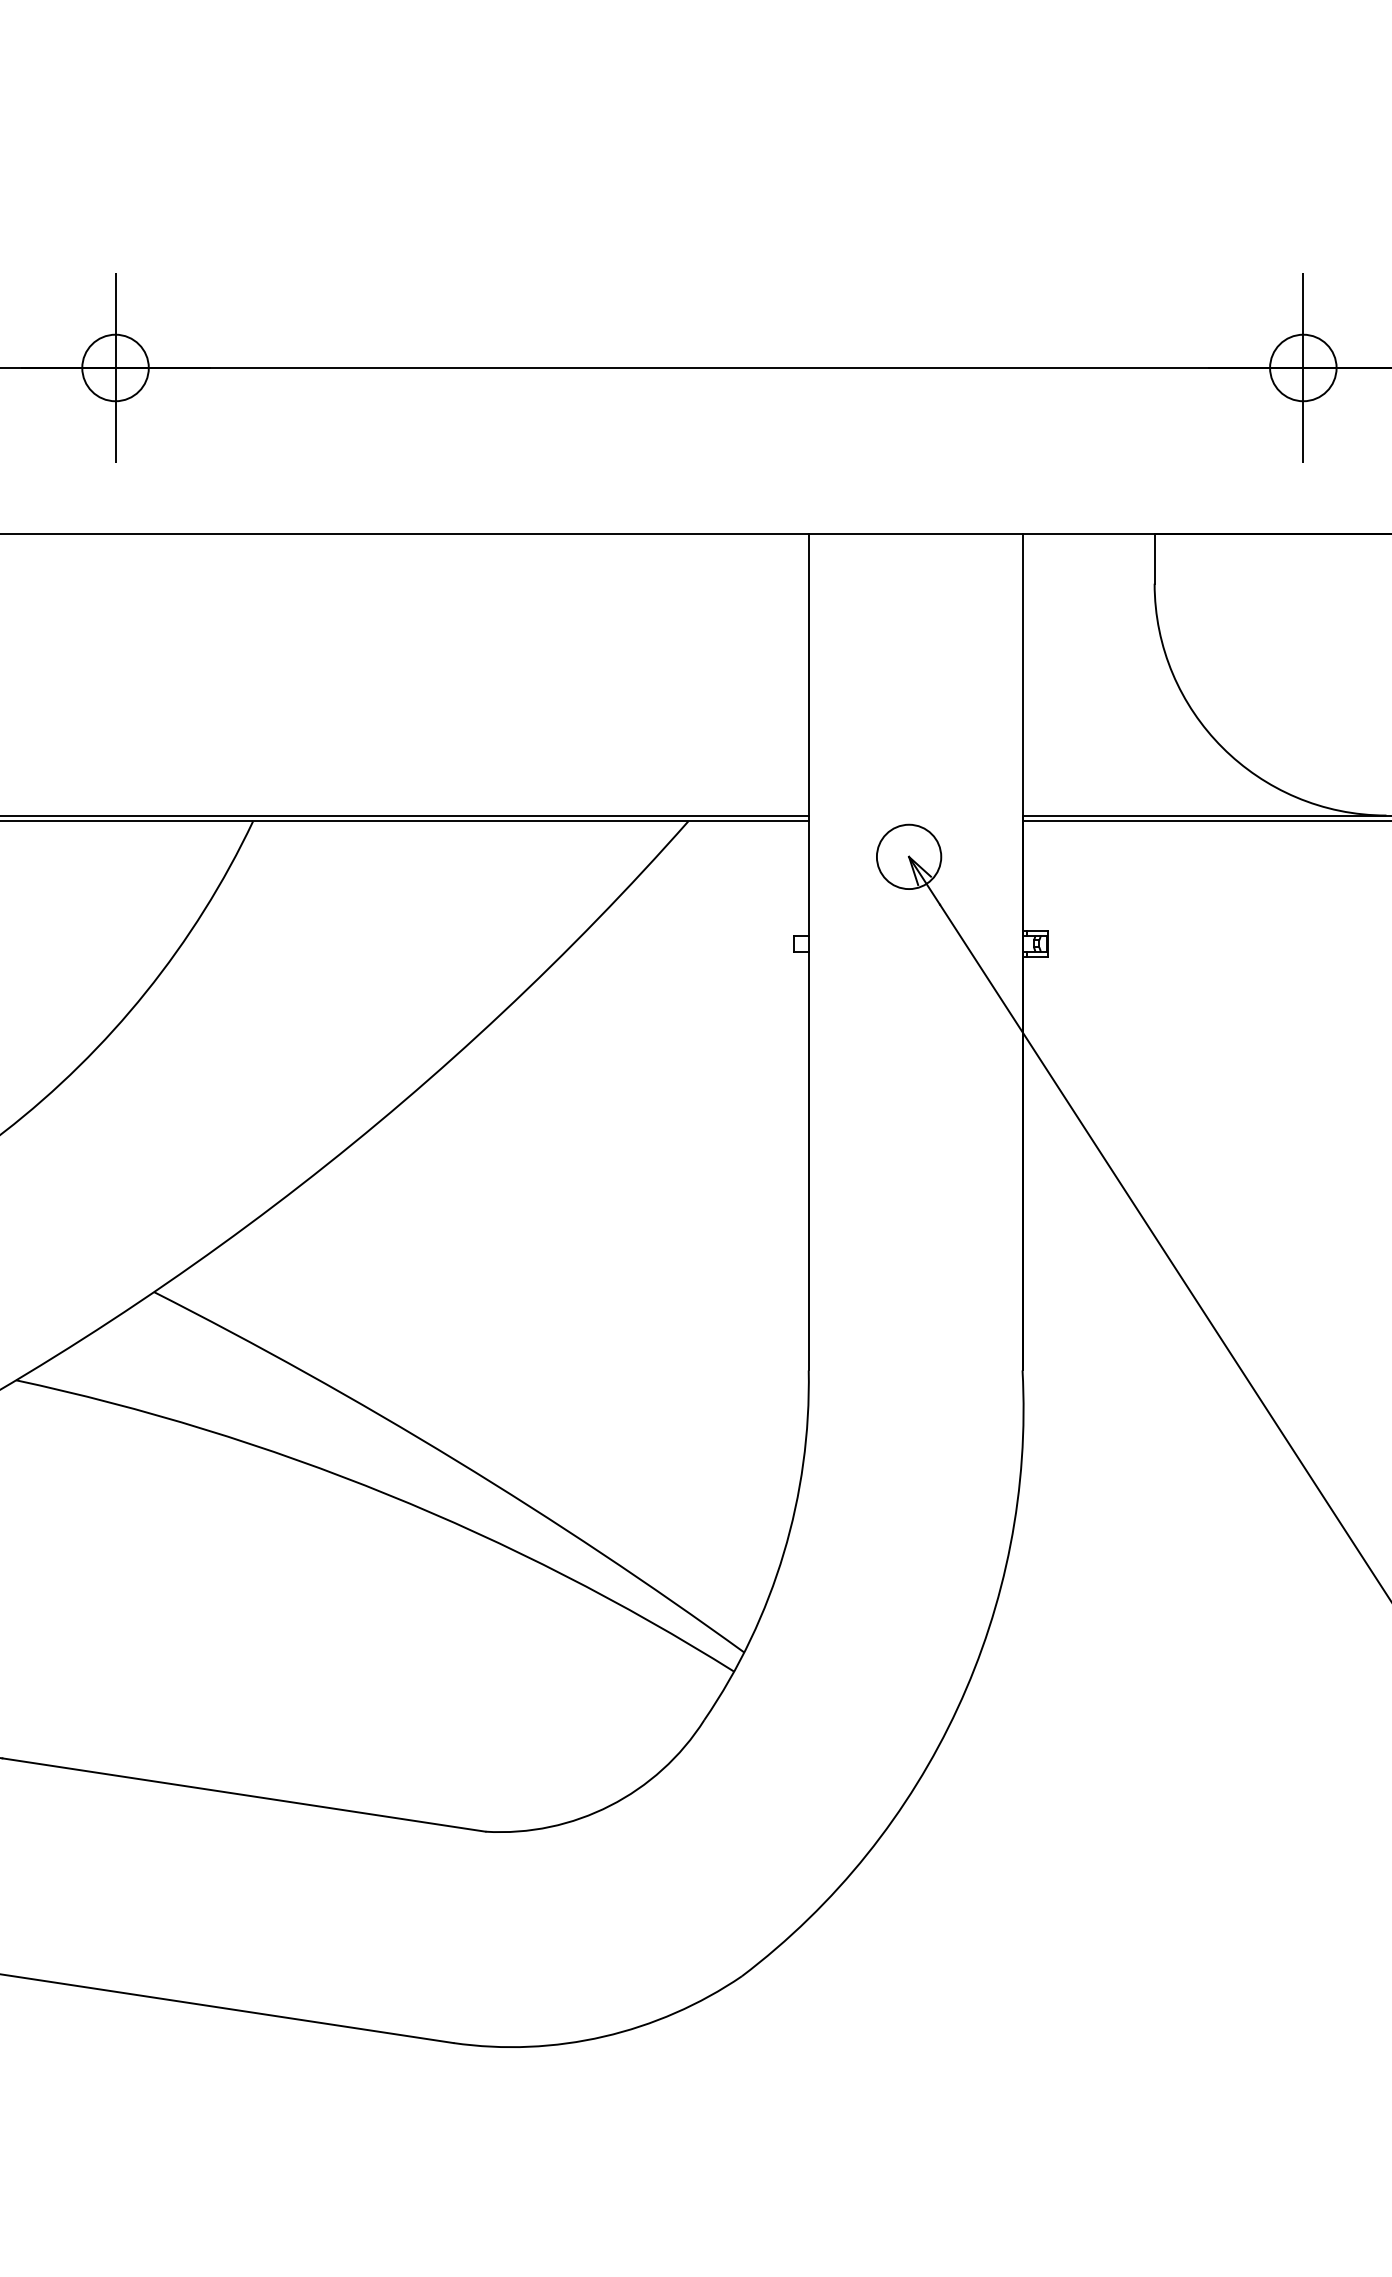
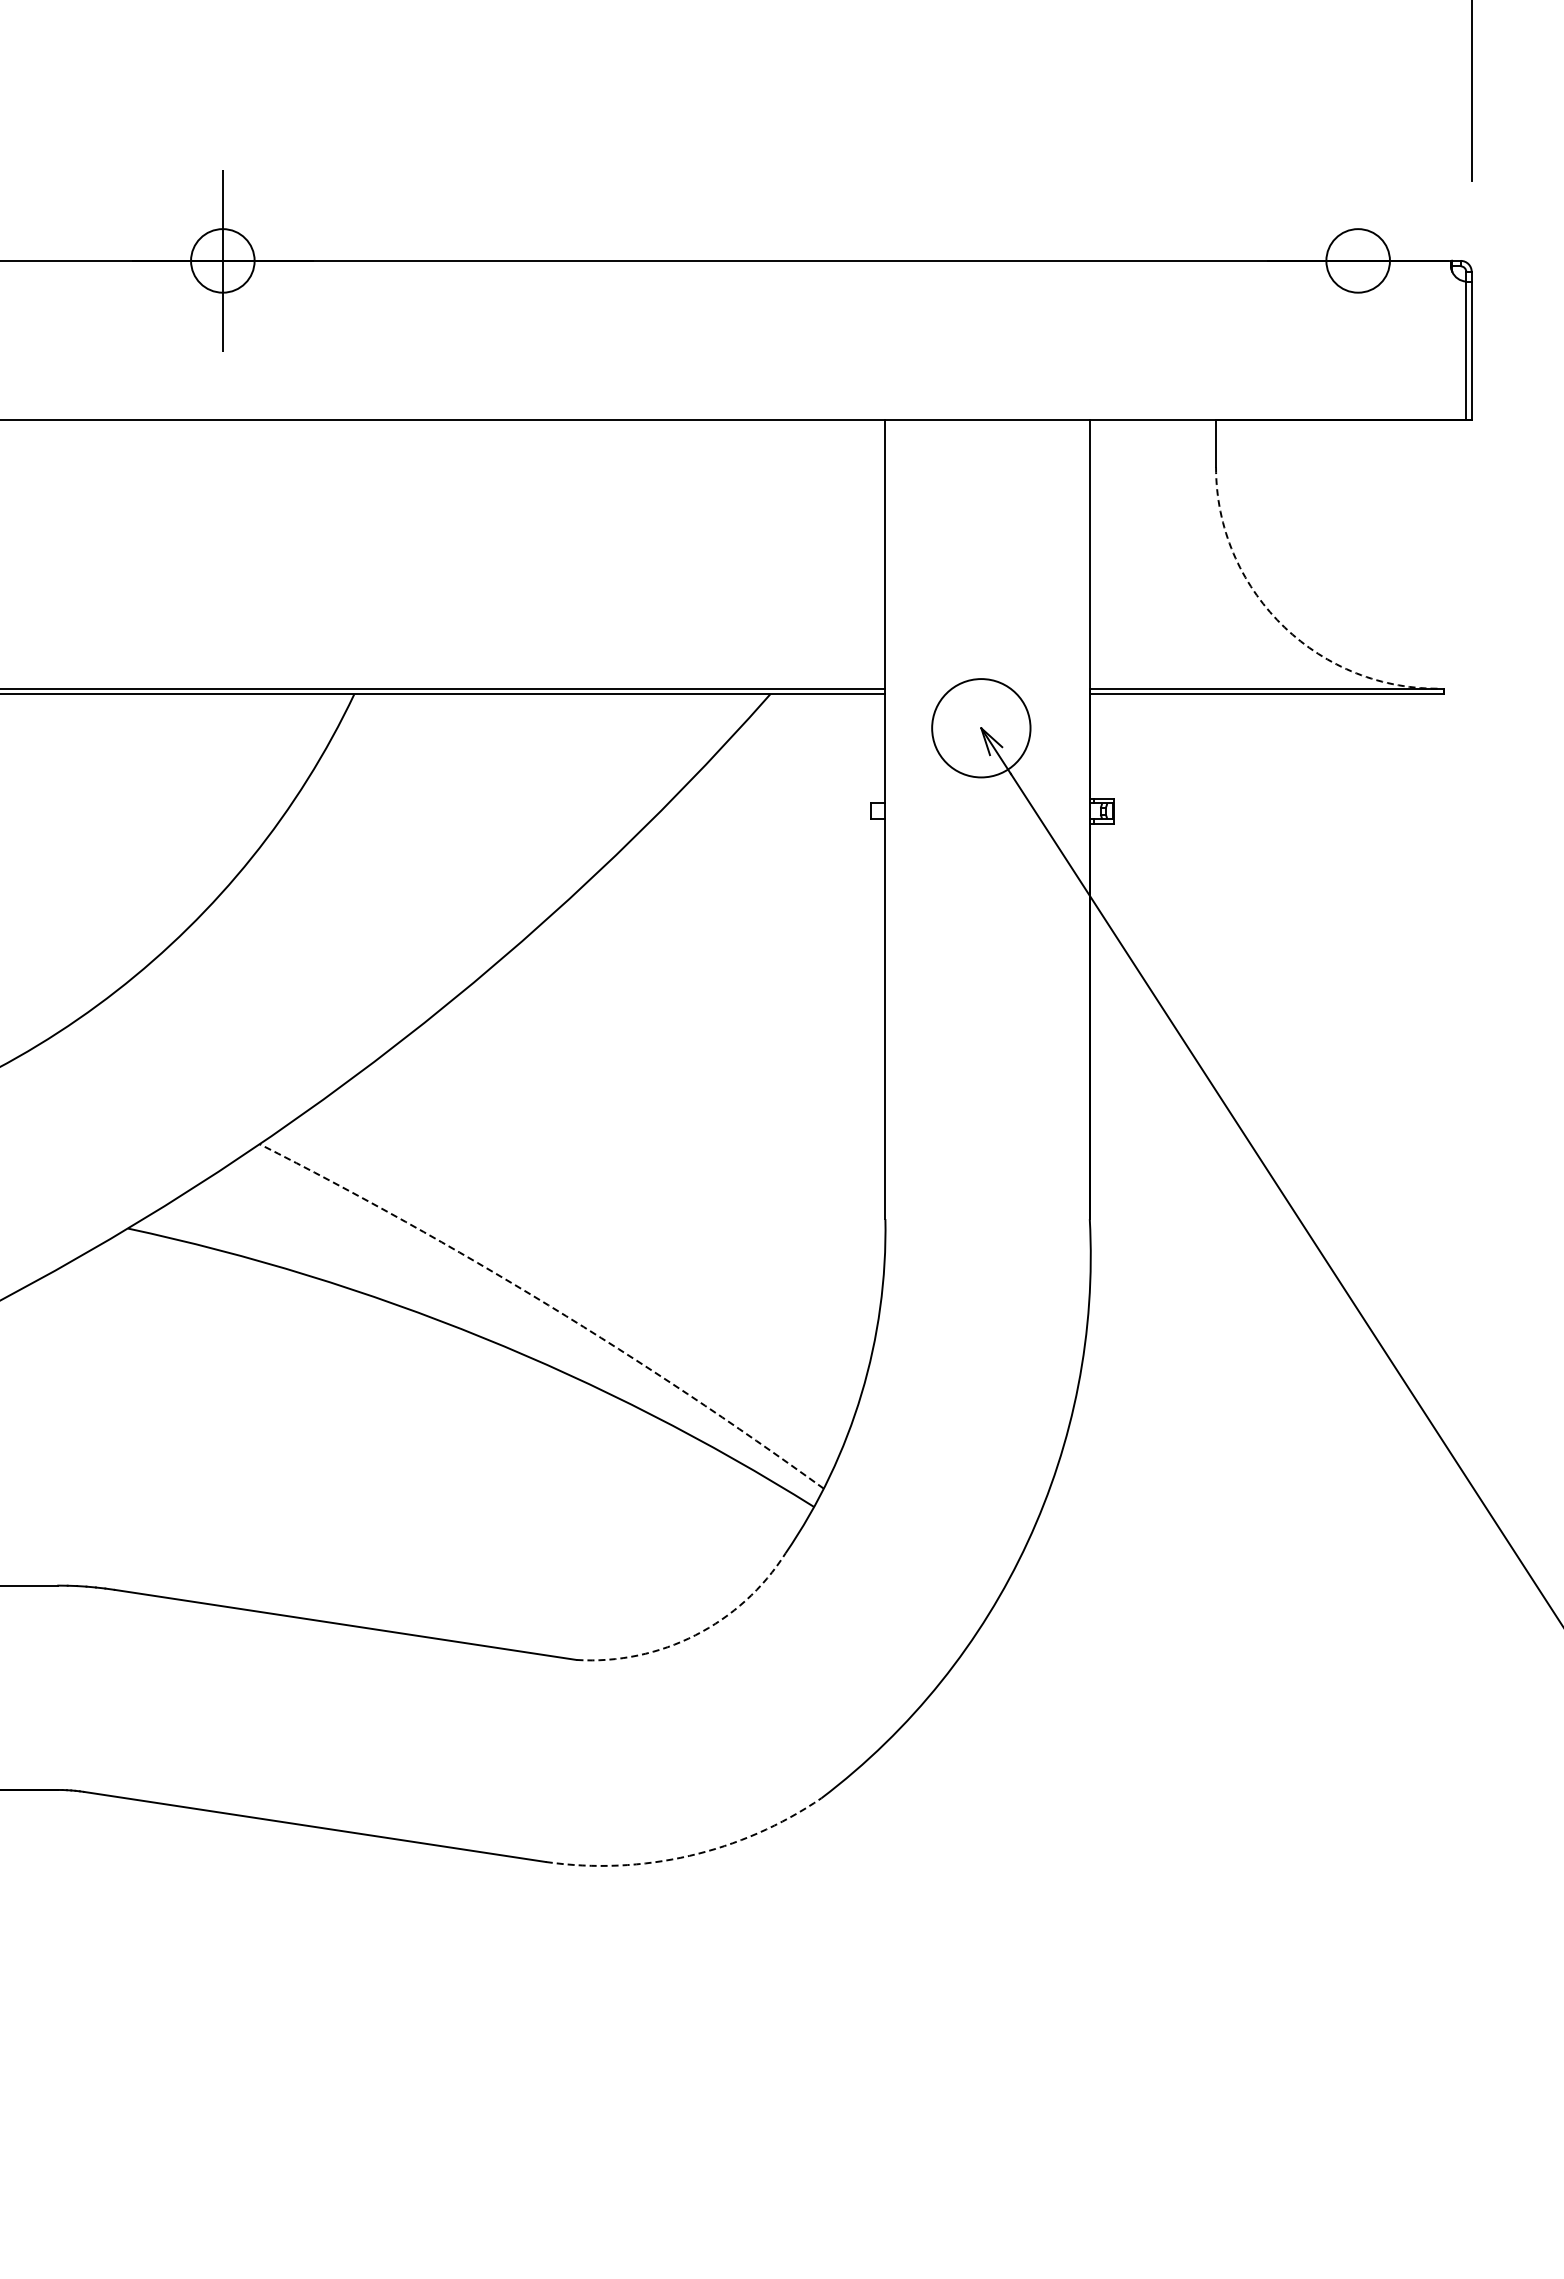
line: (1303, 367) -> (1358, 260), removed
arc: (1222, 747) -> (1280, 623), solid -> dashed
circle: (909, 857) -> (981, 728), size x1.6
arc: (456, 1460) -> (548, 1305), solid -> dashed
arc: (610, 1806) -> (695, 1635), solid -> dashed
arc: (603, 2036) -> (689, 1855), solid -> dashed

